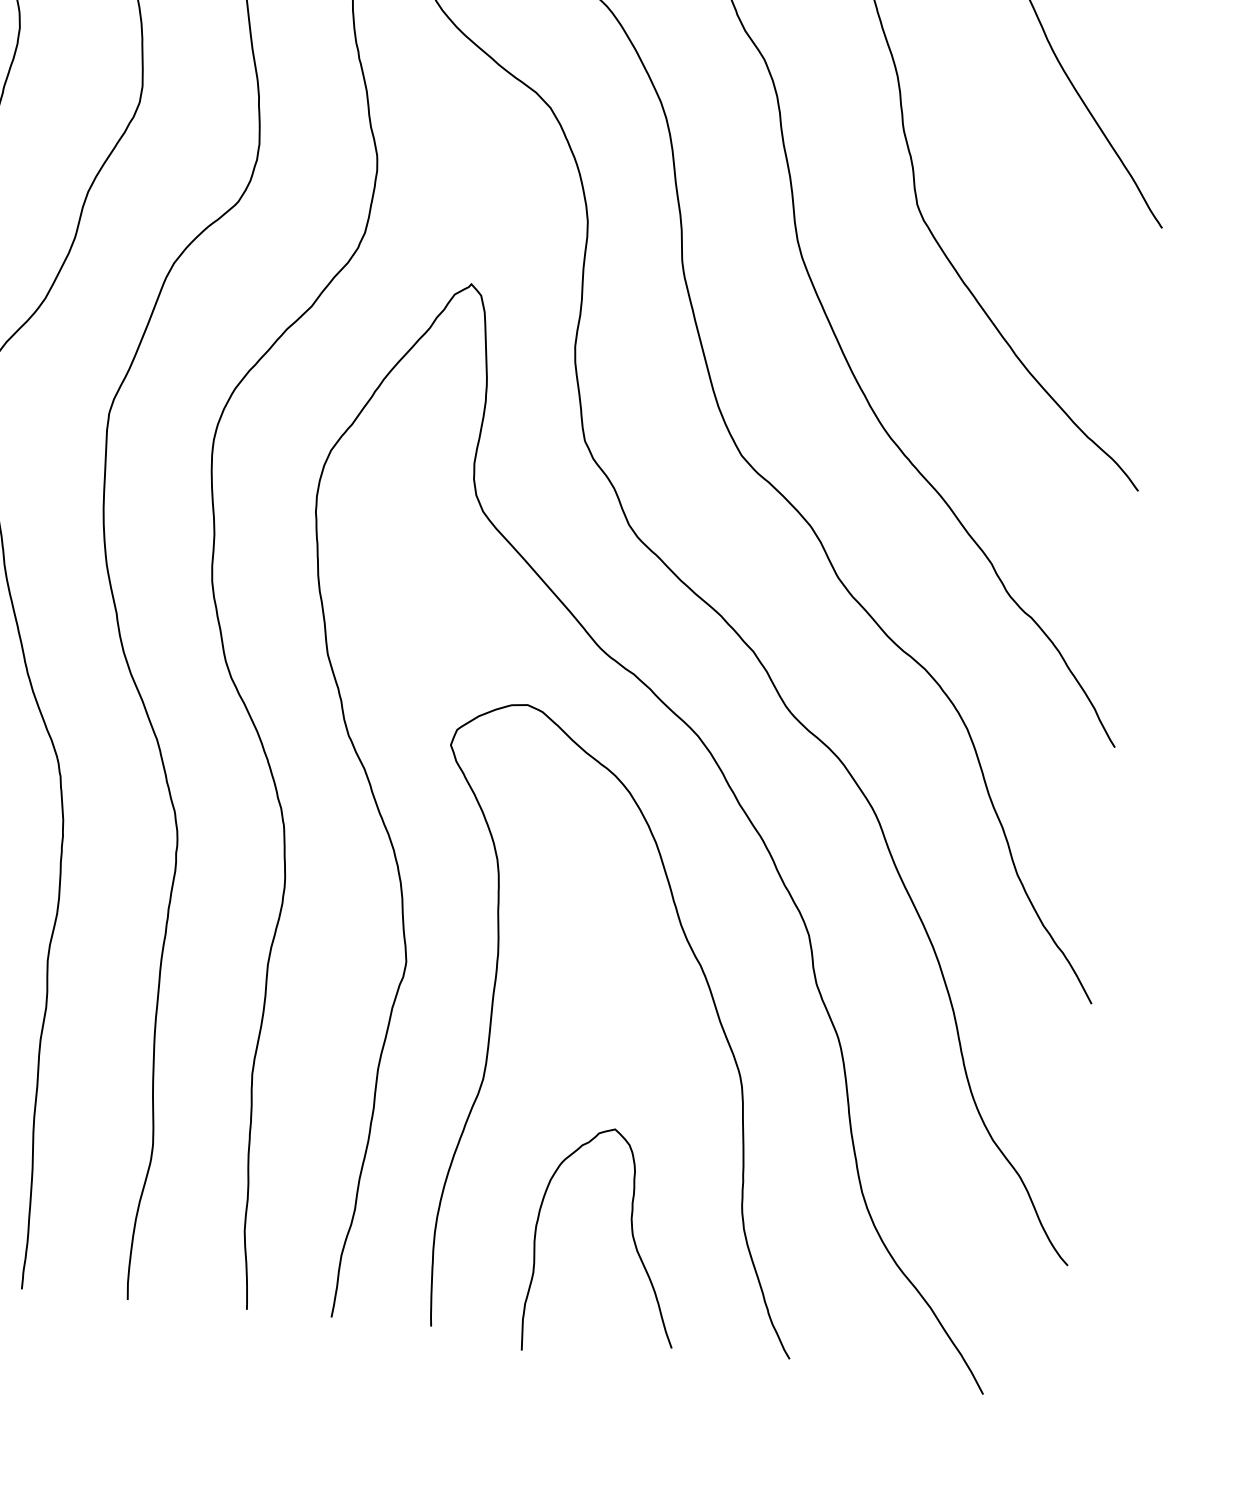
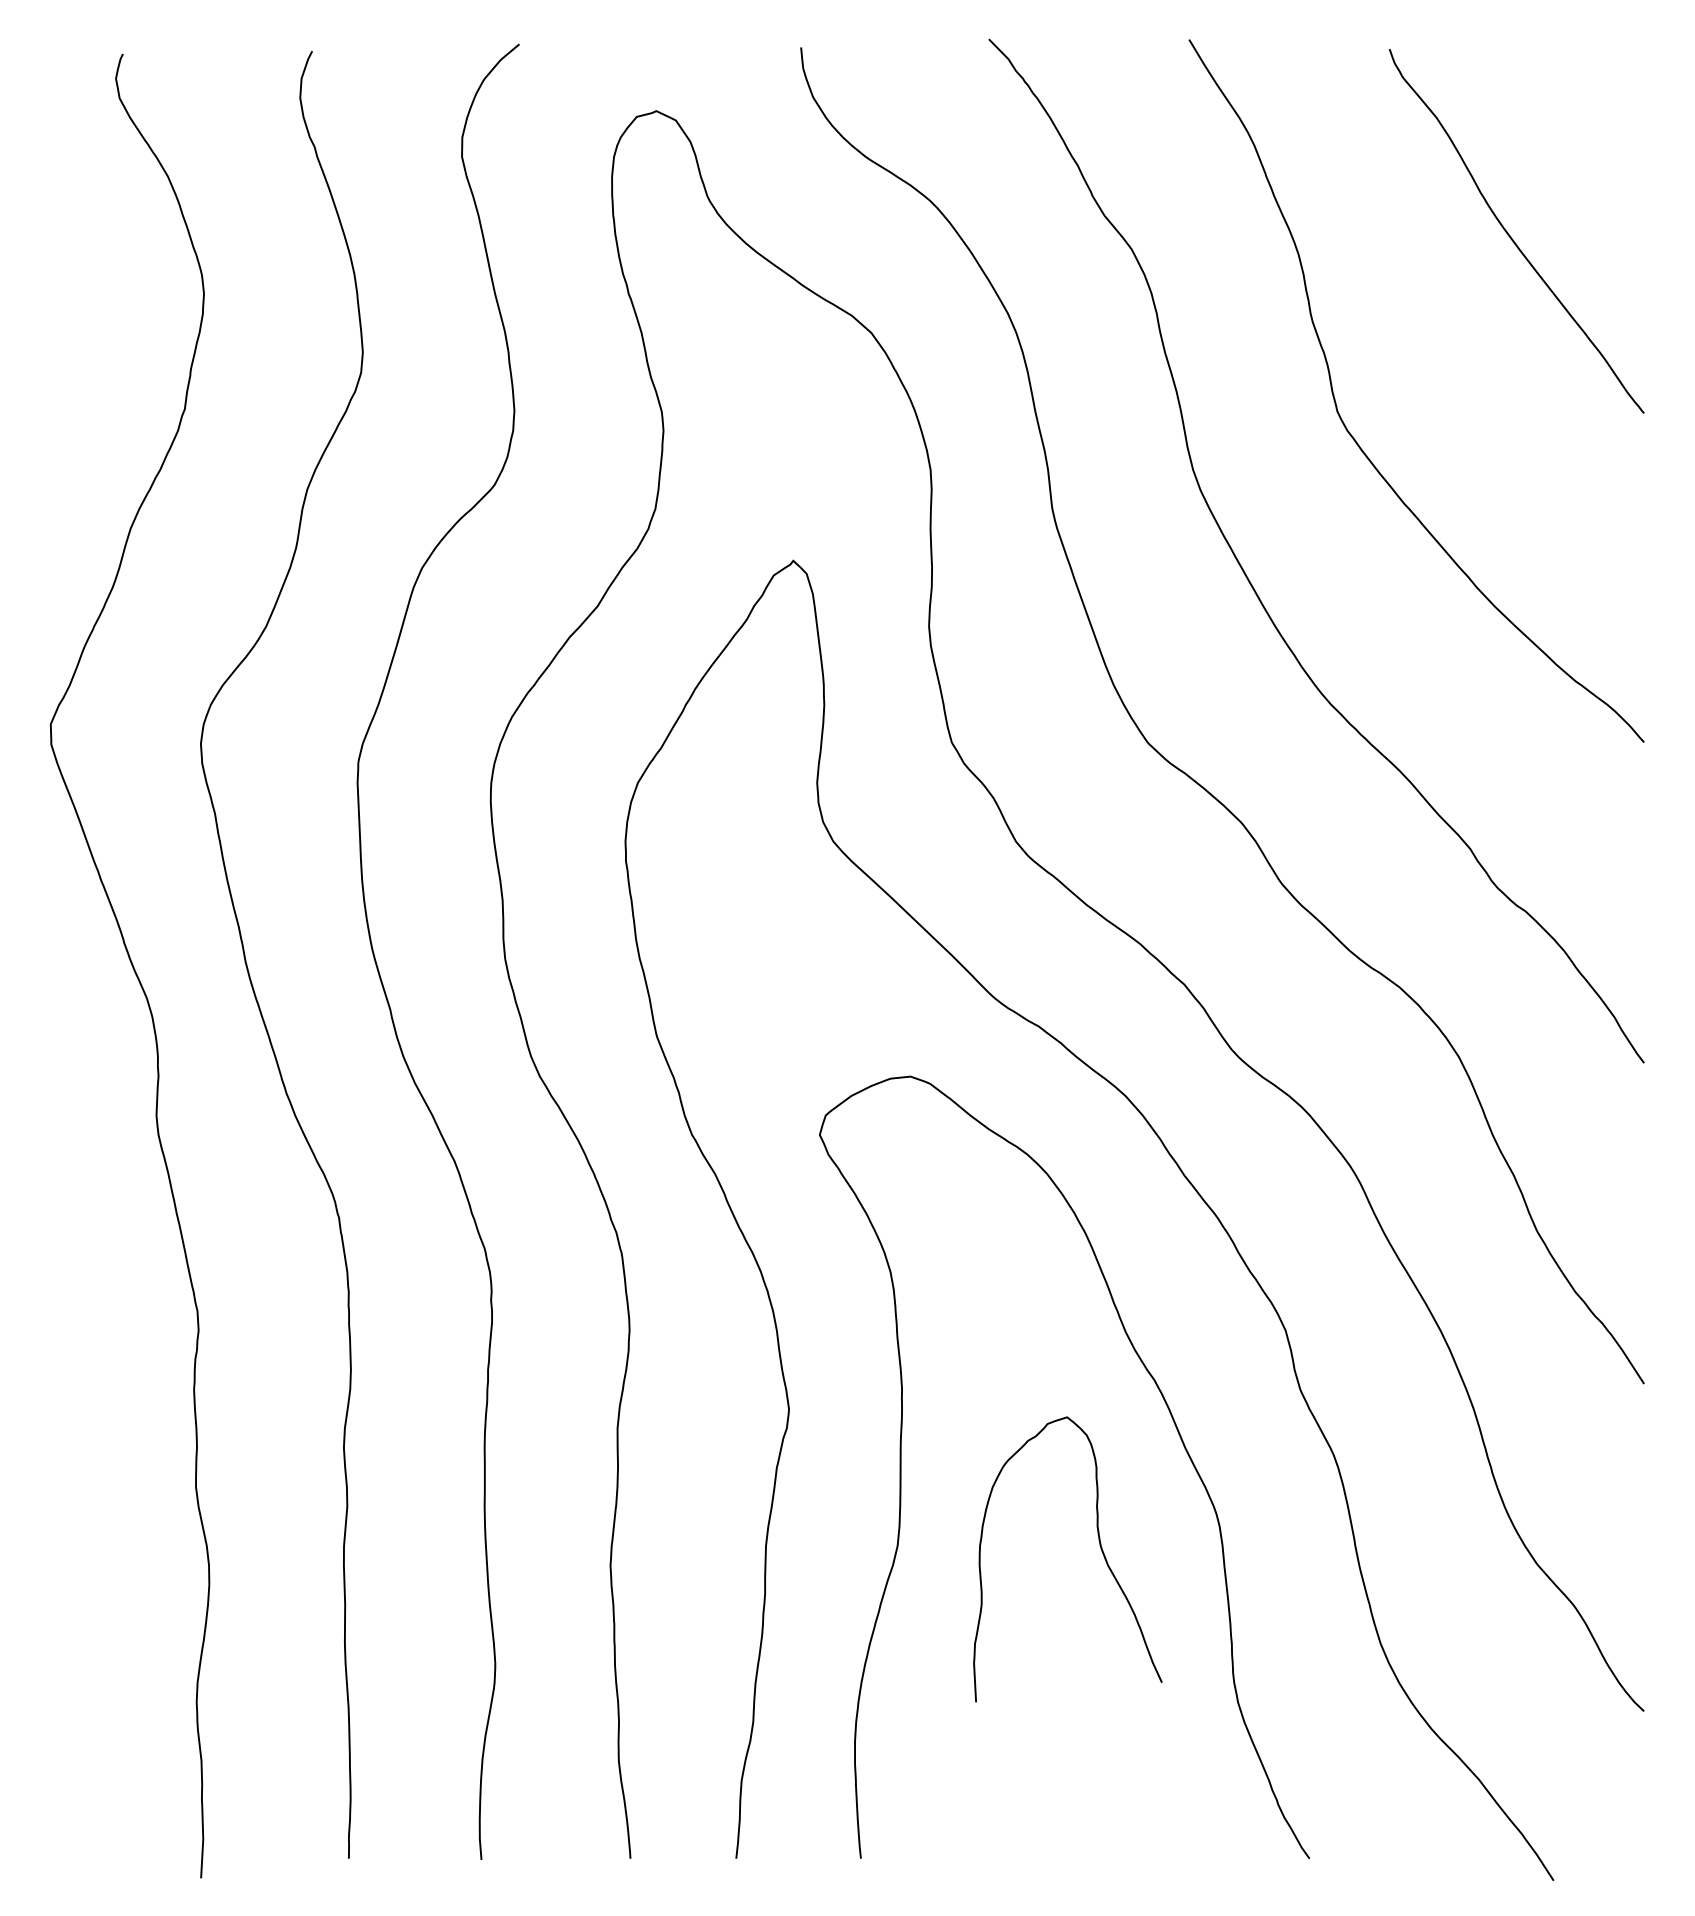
curve: (632, 1236) -> (1100, 1548), moved

